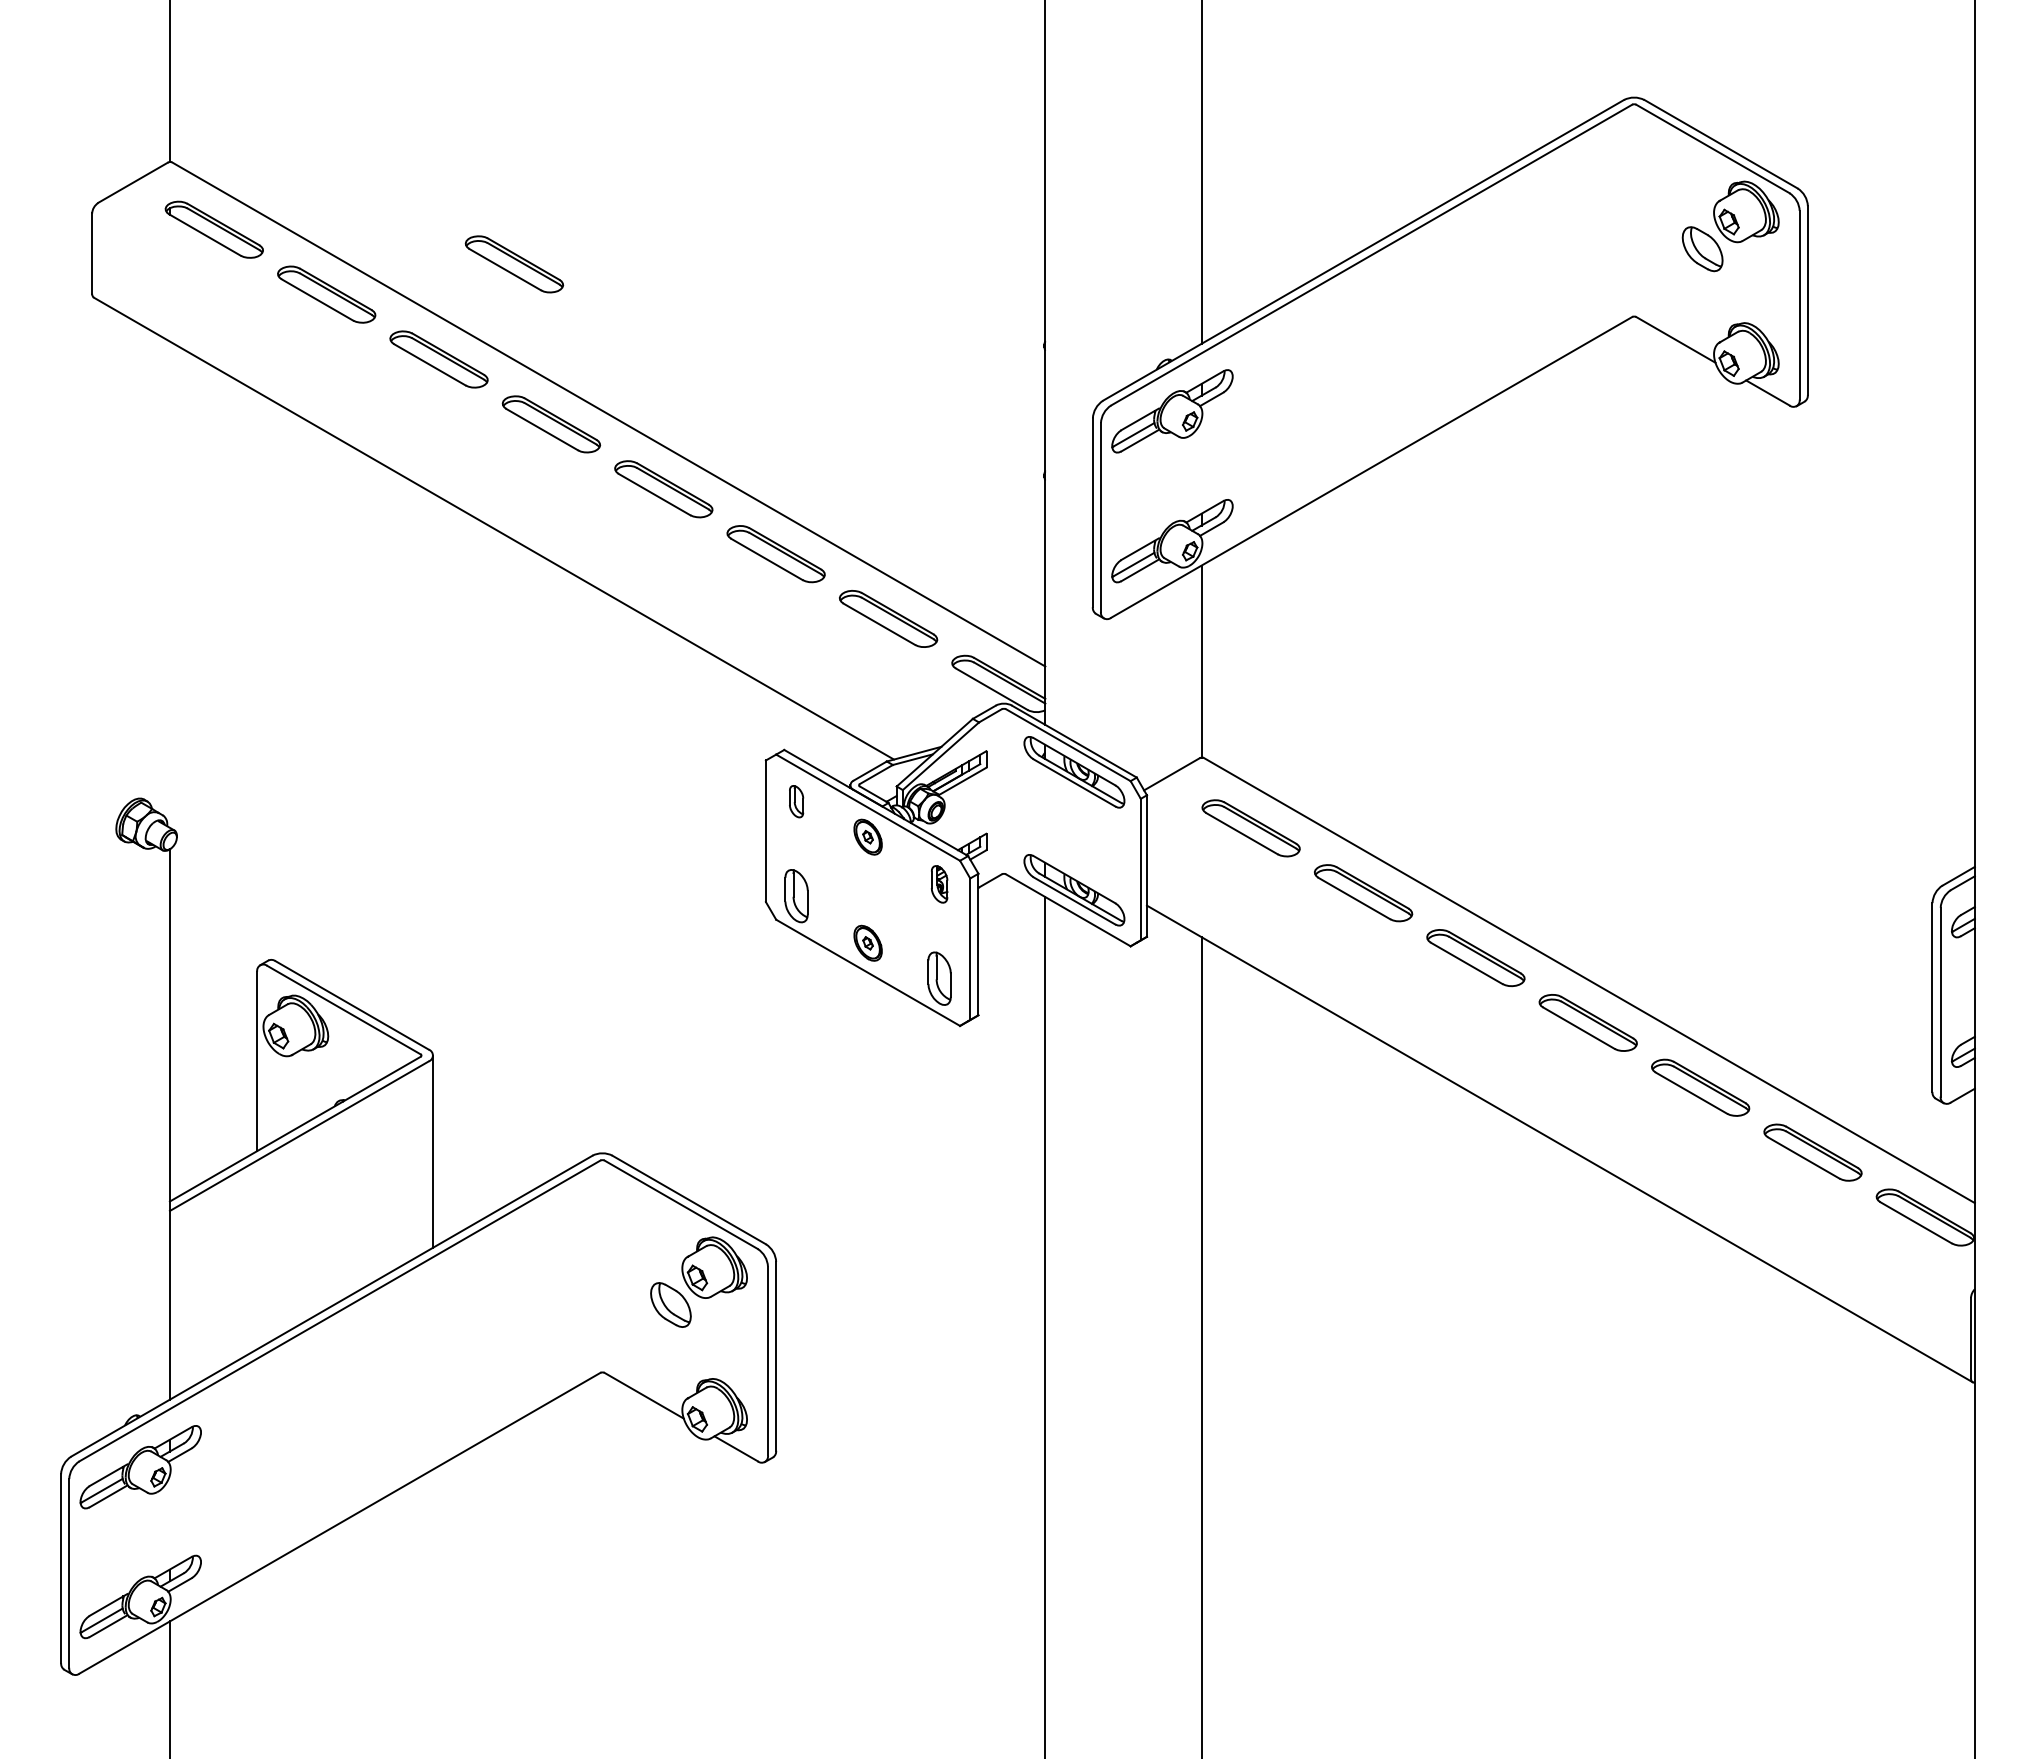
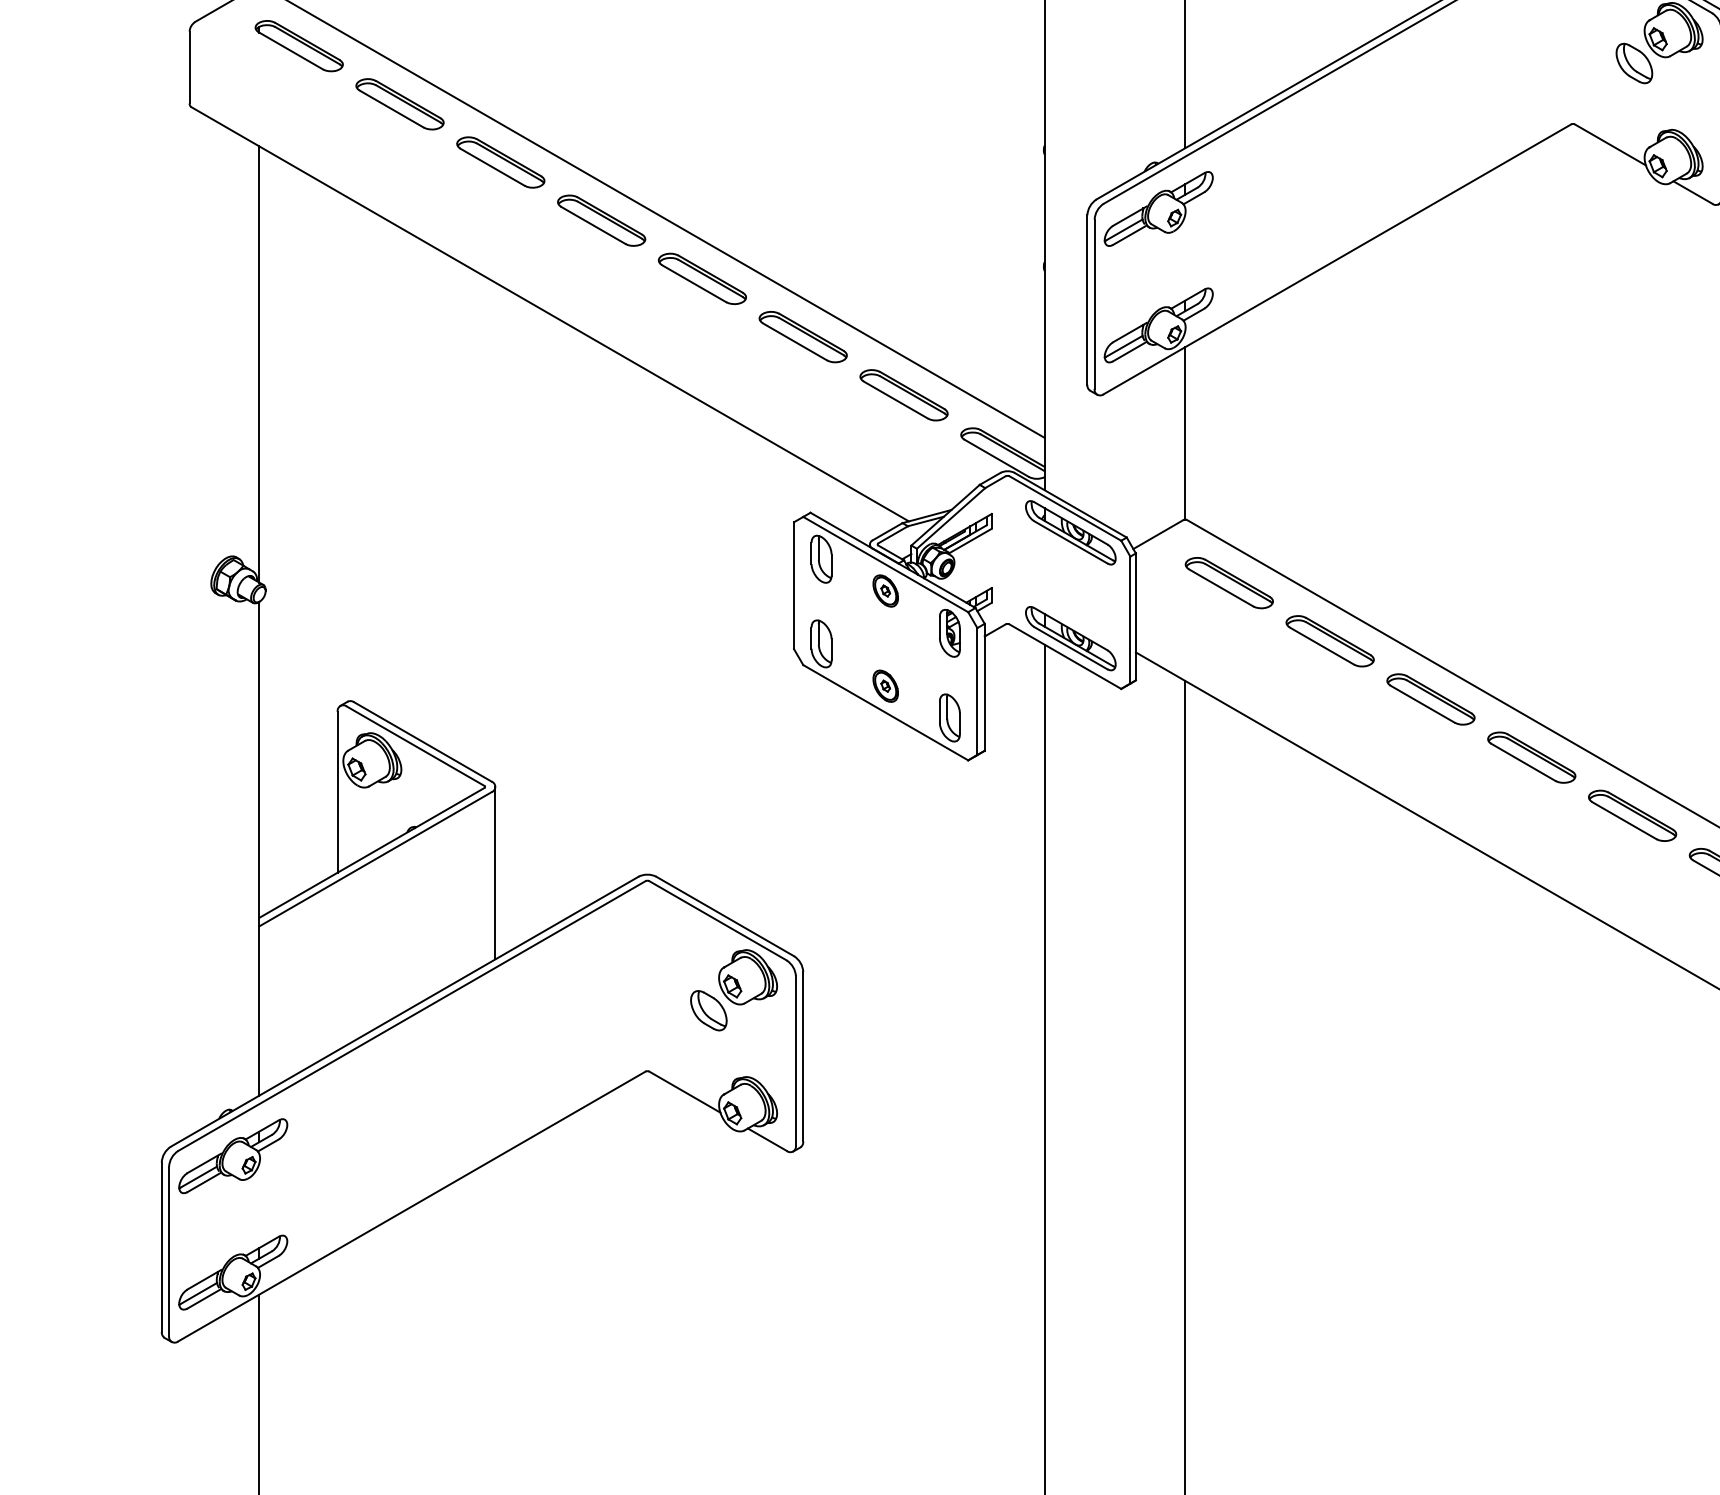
part: (514, 264) -> (568, 77), removed
line: (169, 584) -> (259, 364), added
part: (796, 801) -> (821, 559), size x1.67
part: (939, 884) -> (949, 633), size x1.43

